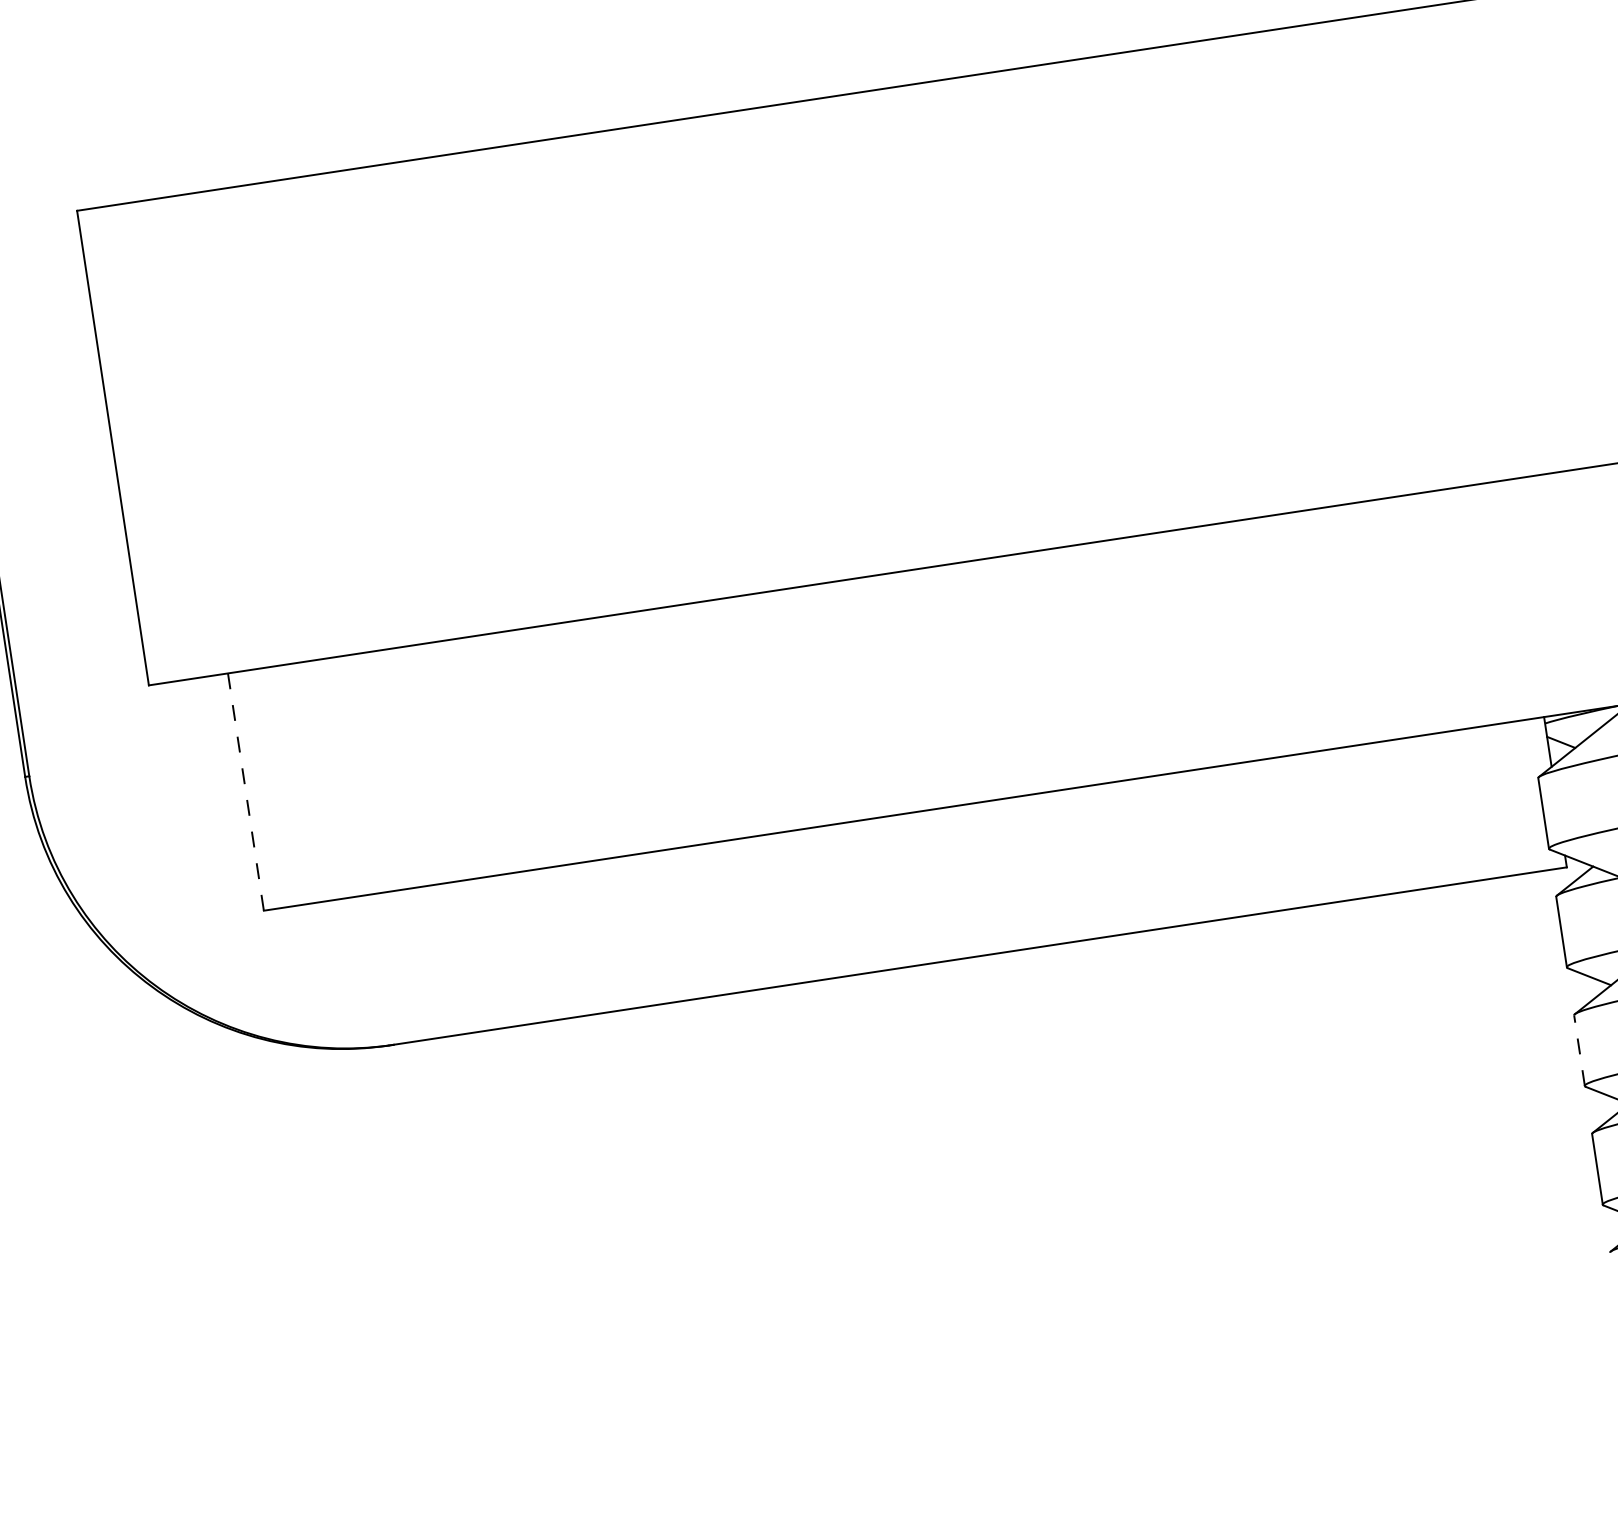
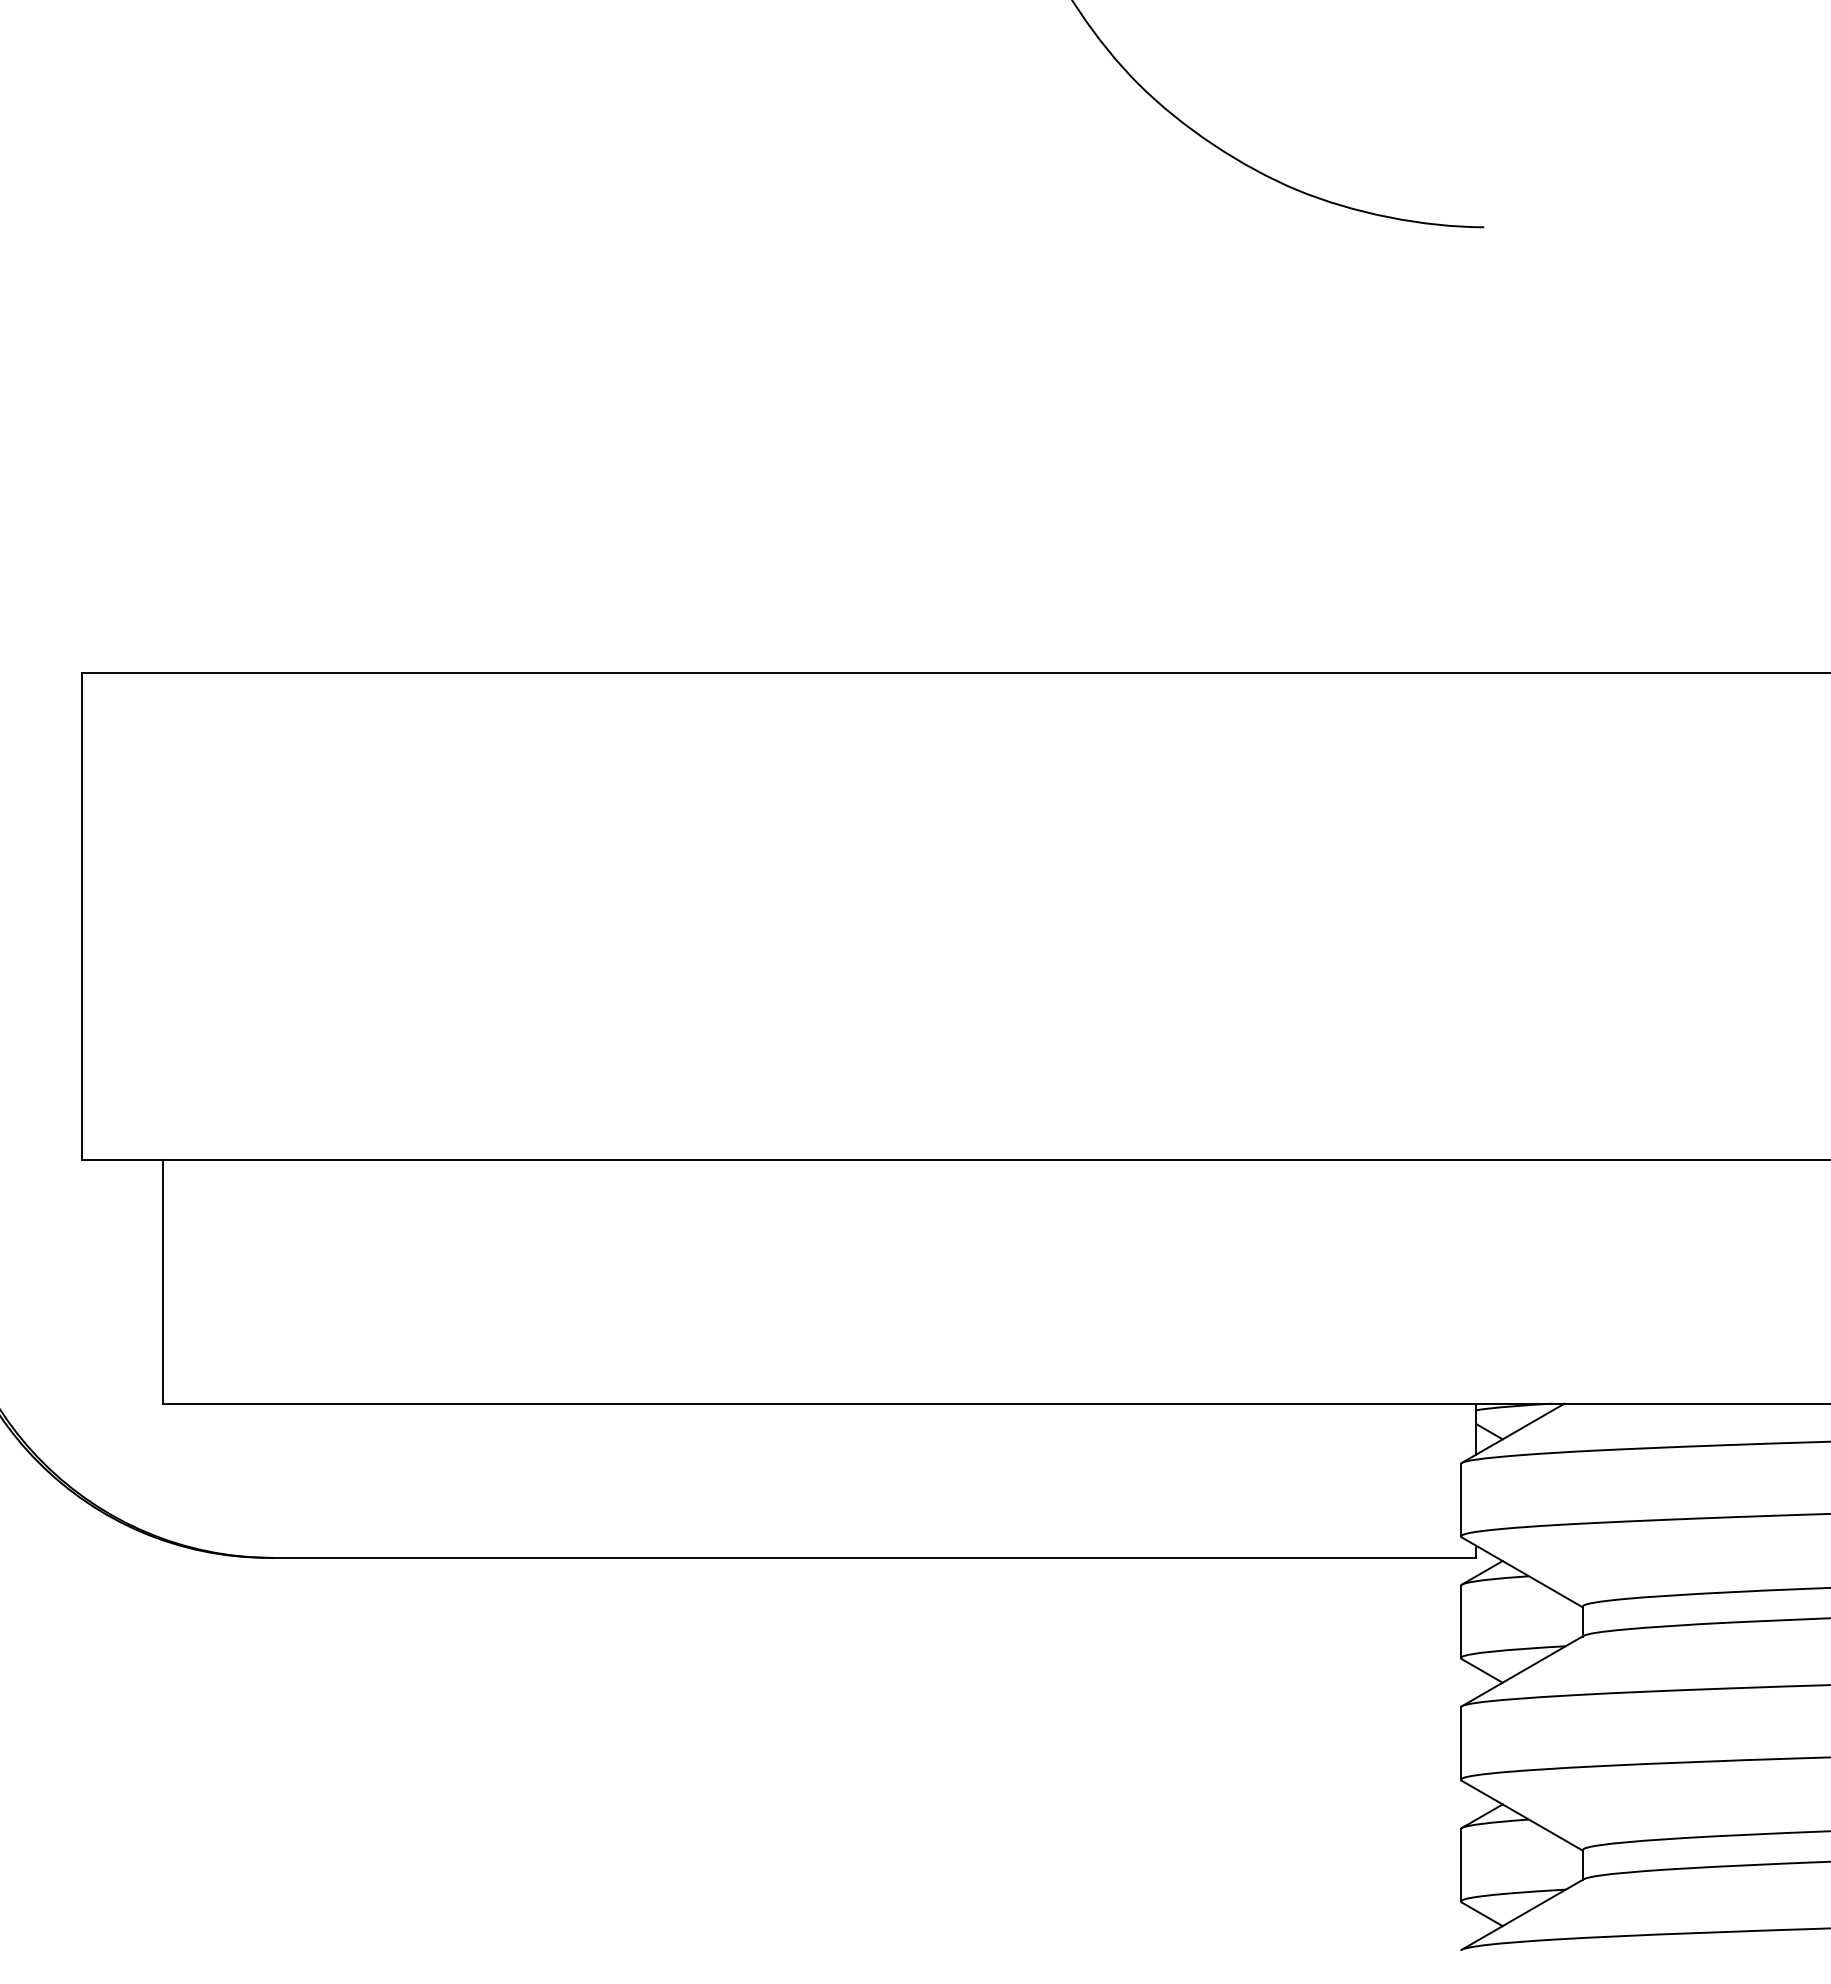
line: (245, 791) -> (162, 1281), dashed -> solid
line: (1579, 1050) -> (1461, 1743), dashed -> solid

